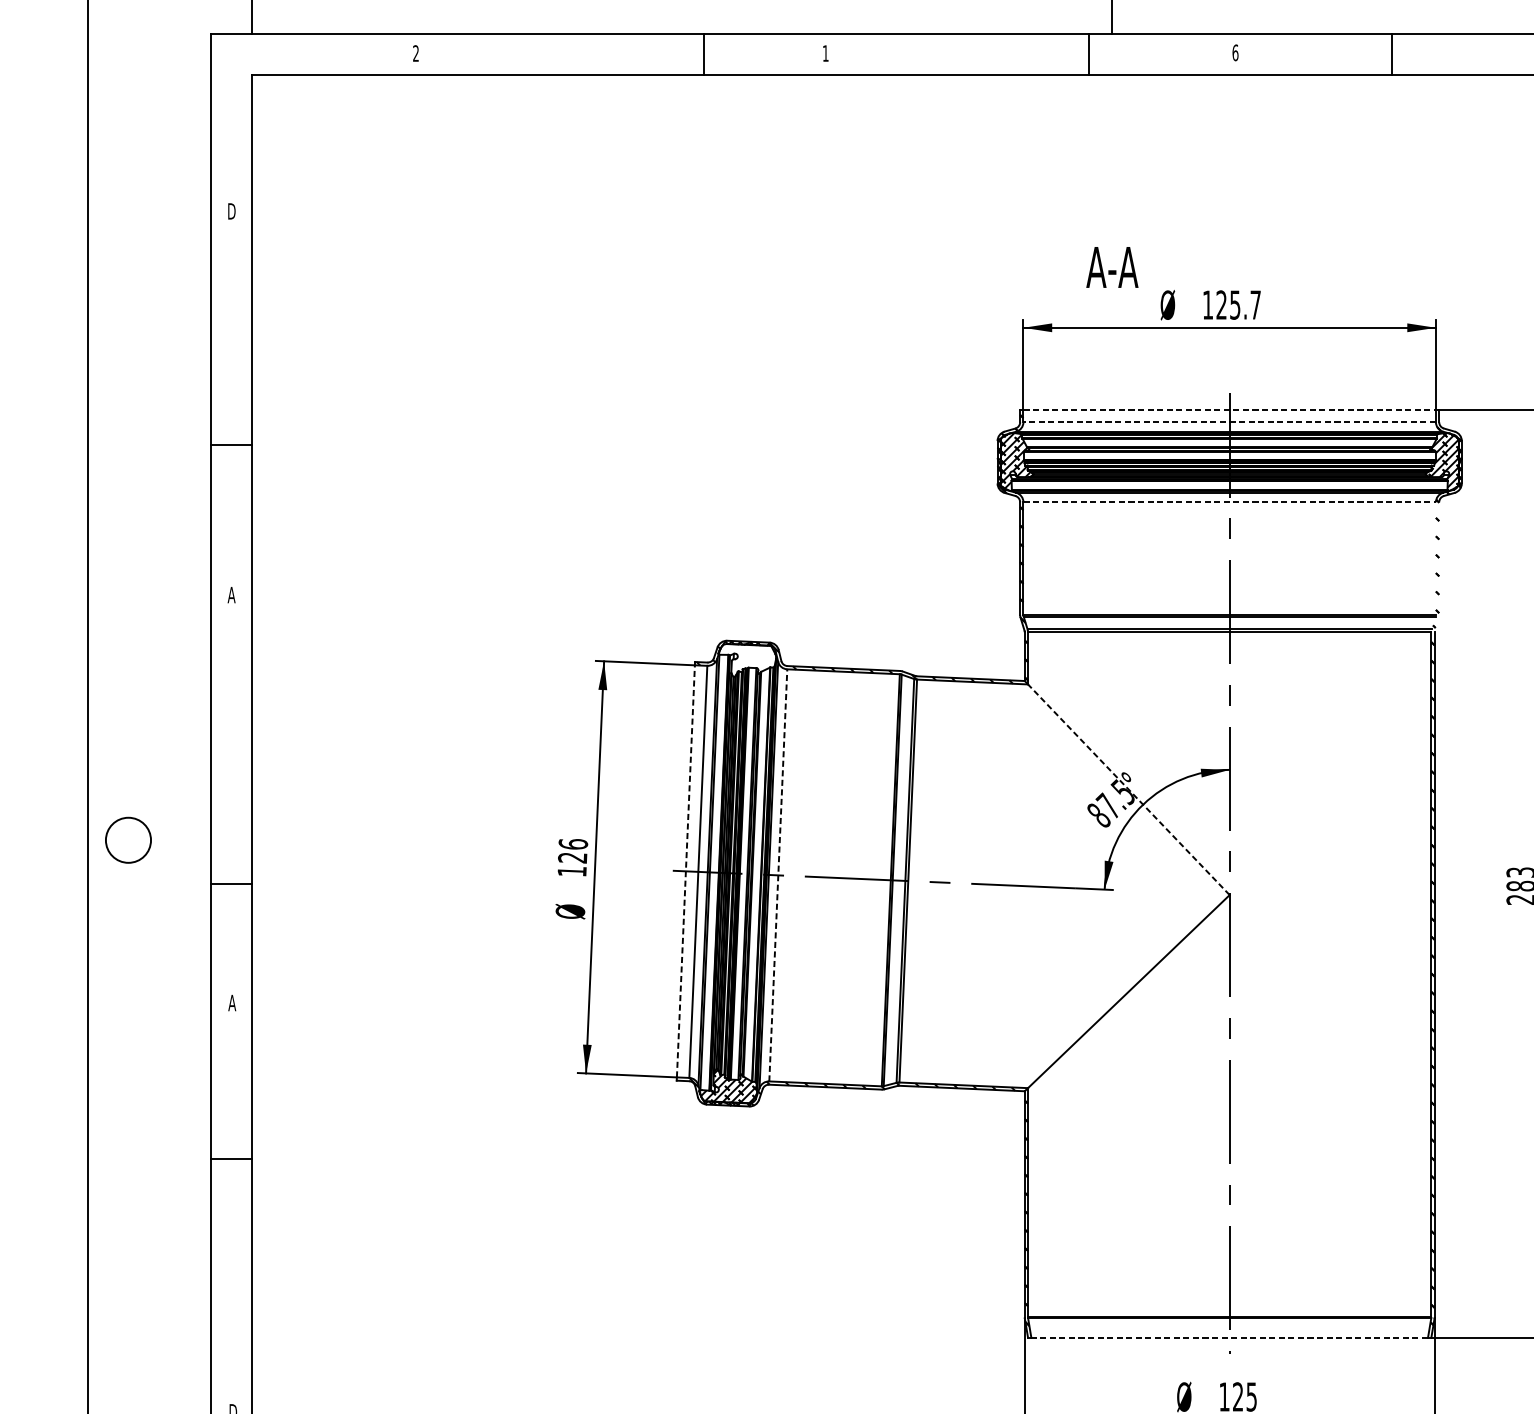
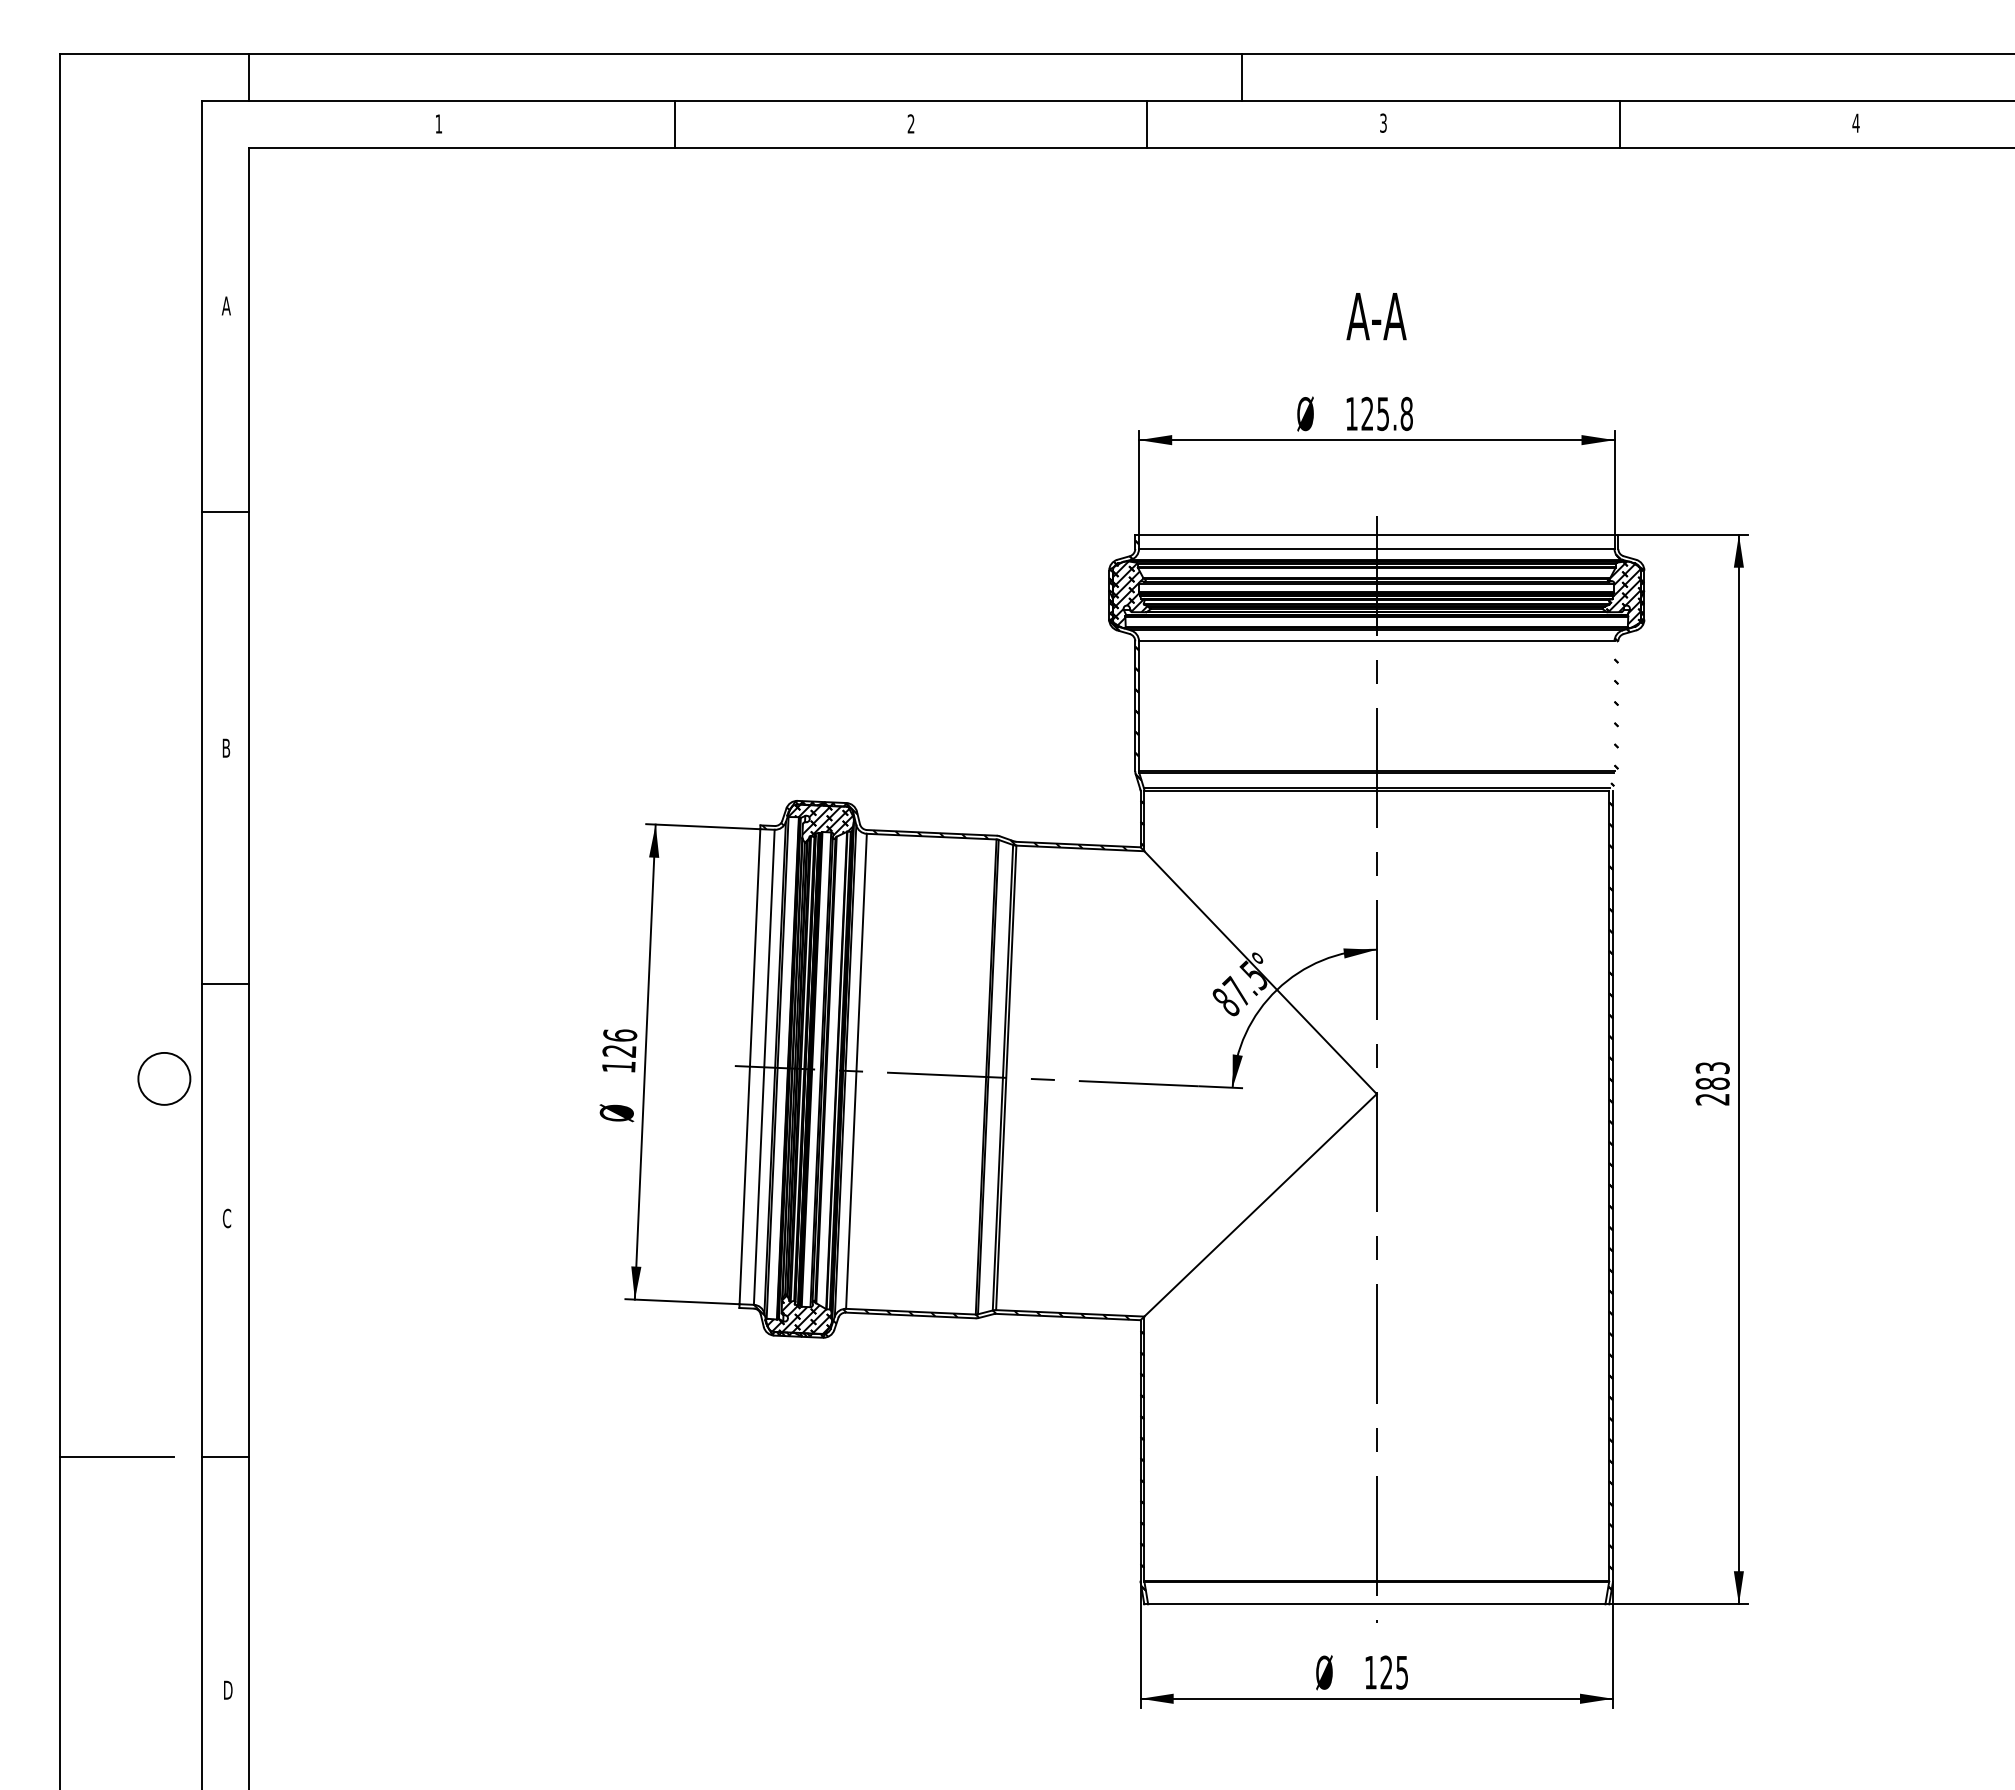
text: (1235, 52) -> (1383, 122), 6 -> 3
text: (415, 53) -> (438, 123), 2 -> 1
line: (703, 53) -> (674, 124), moved
text: (825, 53) -> (910, 123), 1 -> 2
line: (1089, 53) -> (1147, 124), moved
line: (1391, 53) -> (1619, 124), moved
text: (230, 211) -> (225, 305), D -> A
text: (1112, 267) -> (1376, 316), moved
text: (1255, 304) -> (1406, 413), 125.7 -> 125.8
line: (1229, 409) -> (1376, 534), dashed -> solid
line: (1229, 421) -> (1376, 548), dashed -> solid
line: (230, 444) -> (225, 511), moved
line: (1229, 502) -> (1376, 641), dashed -> solid
text: (230, 594) -> (225, 747), A -> B
hatch: (747, 659) -> (820, 822), added
line: (1128, 789) -> (1260, 972), dashed -> solid
circle: (128, 839) -> (164, 1078), moved
line: (685, 871) -> (749, 1066), dashed -> solid
line: (778, 875) -> (856, 1071), dashed -> solid
line: (230, 884) -> (225, 984), moved
text: (231, 1003) -> (226, 1218), A -> C
line: (230, 1158) -> (225, 1456), moved
line: (136, 1209) -> (116, 1456), added
line: (1229, 1337) -> (1376, 1604), dashed -> solid

